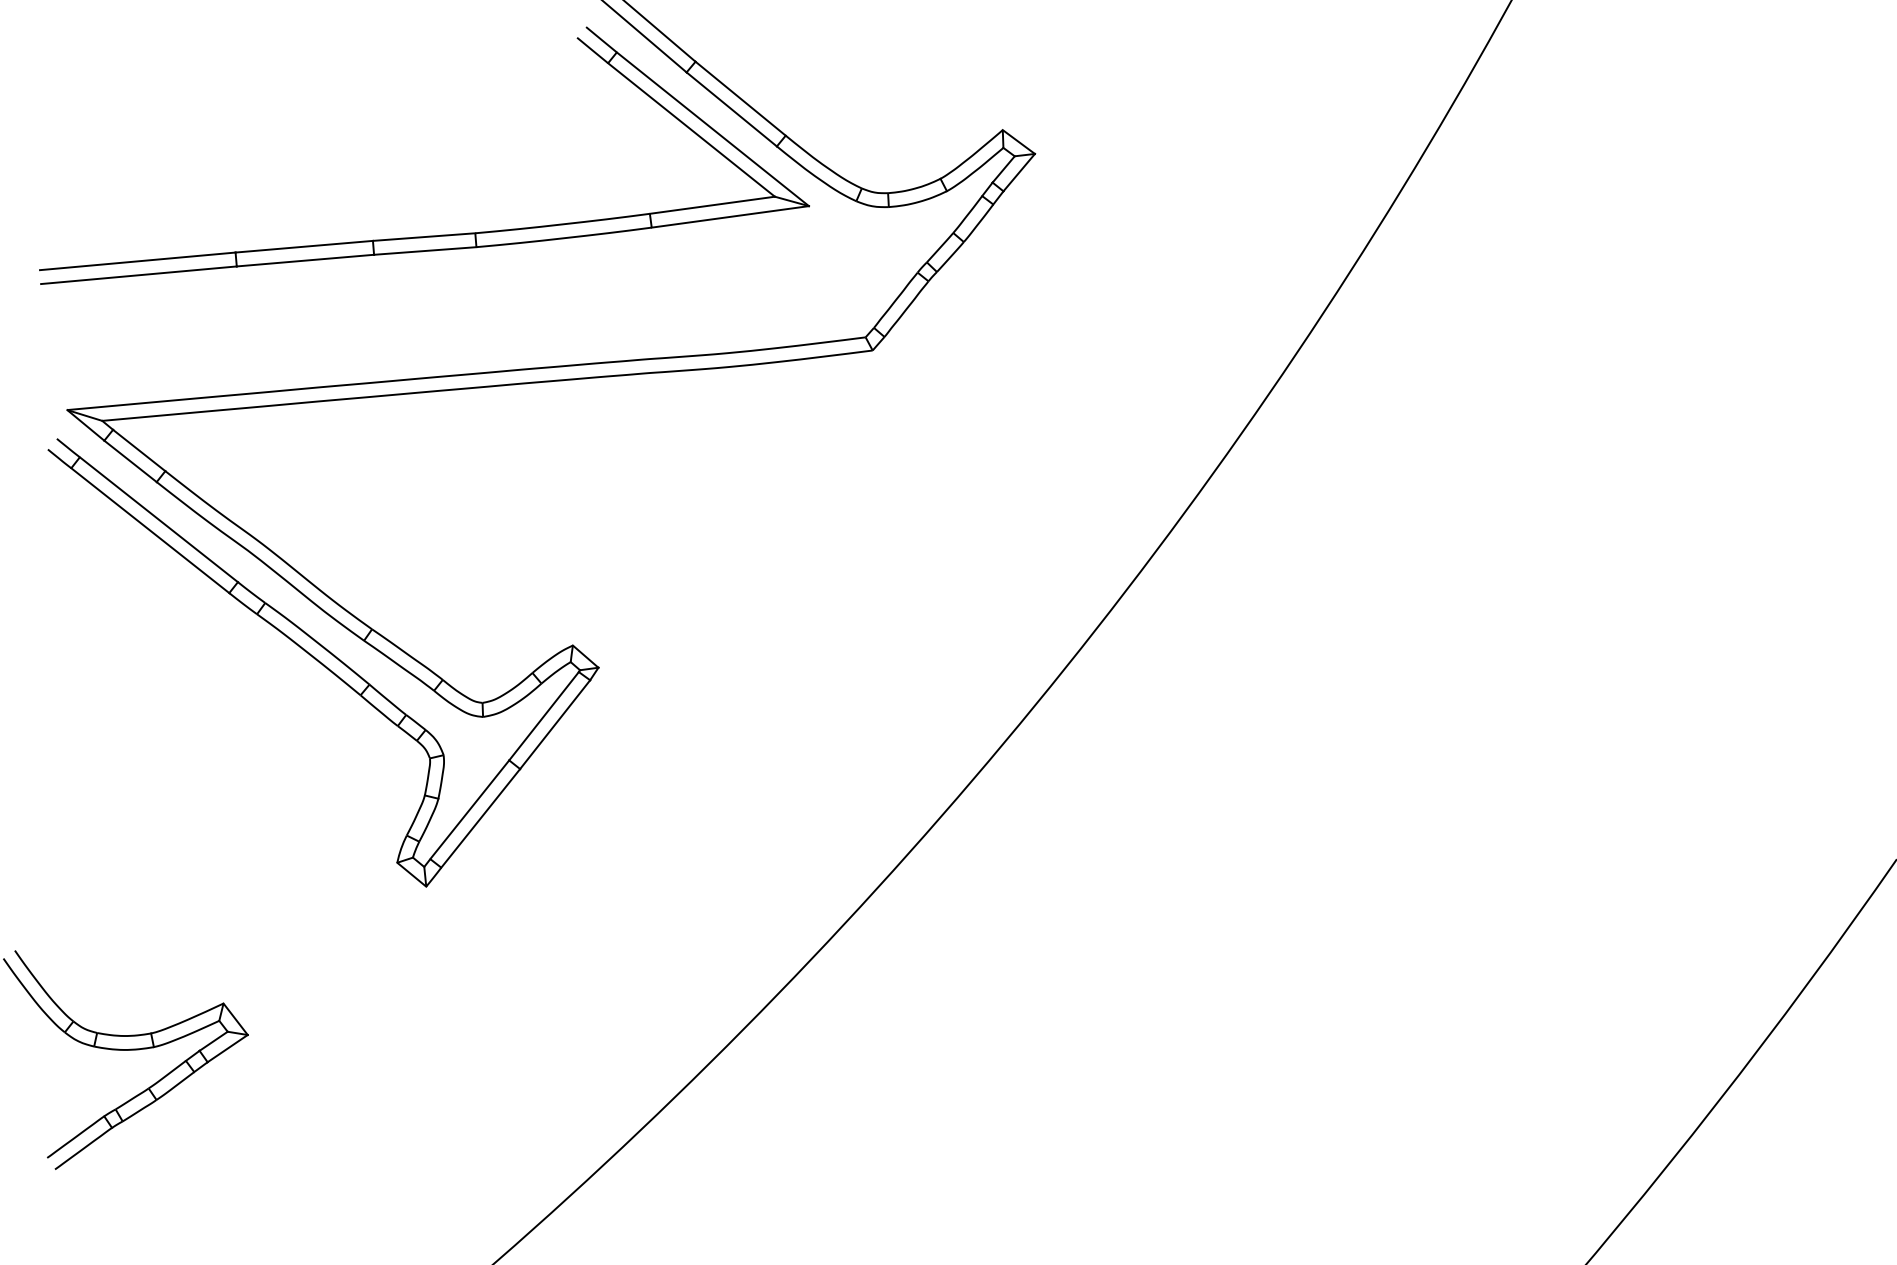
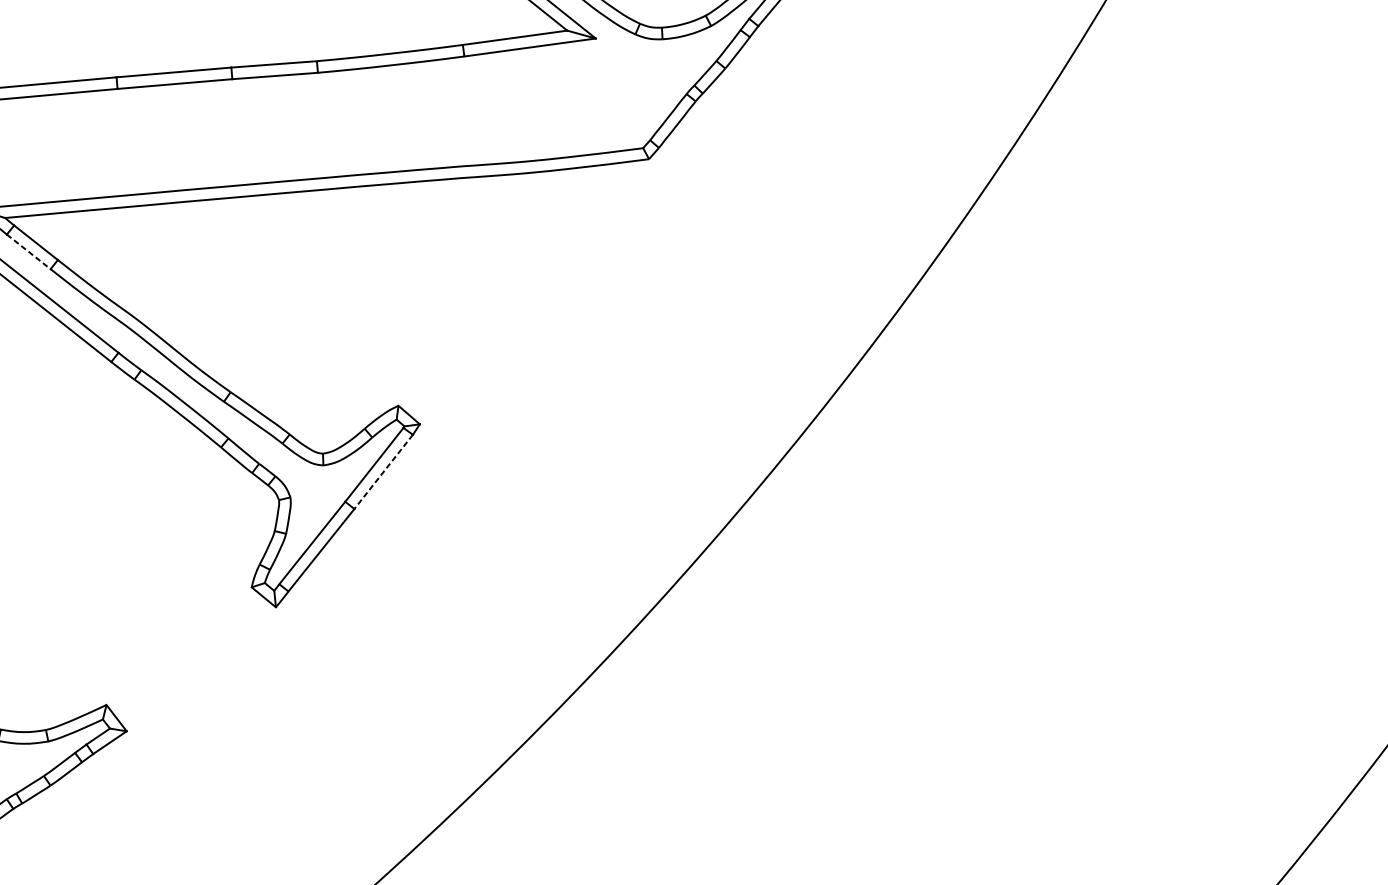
line: (130, 461) -> (28, 251), solid -> dashed
line: (555, 724) -> (383, 471), solid -> dashed

